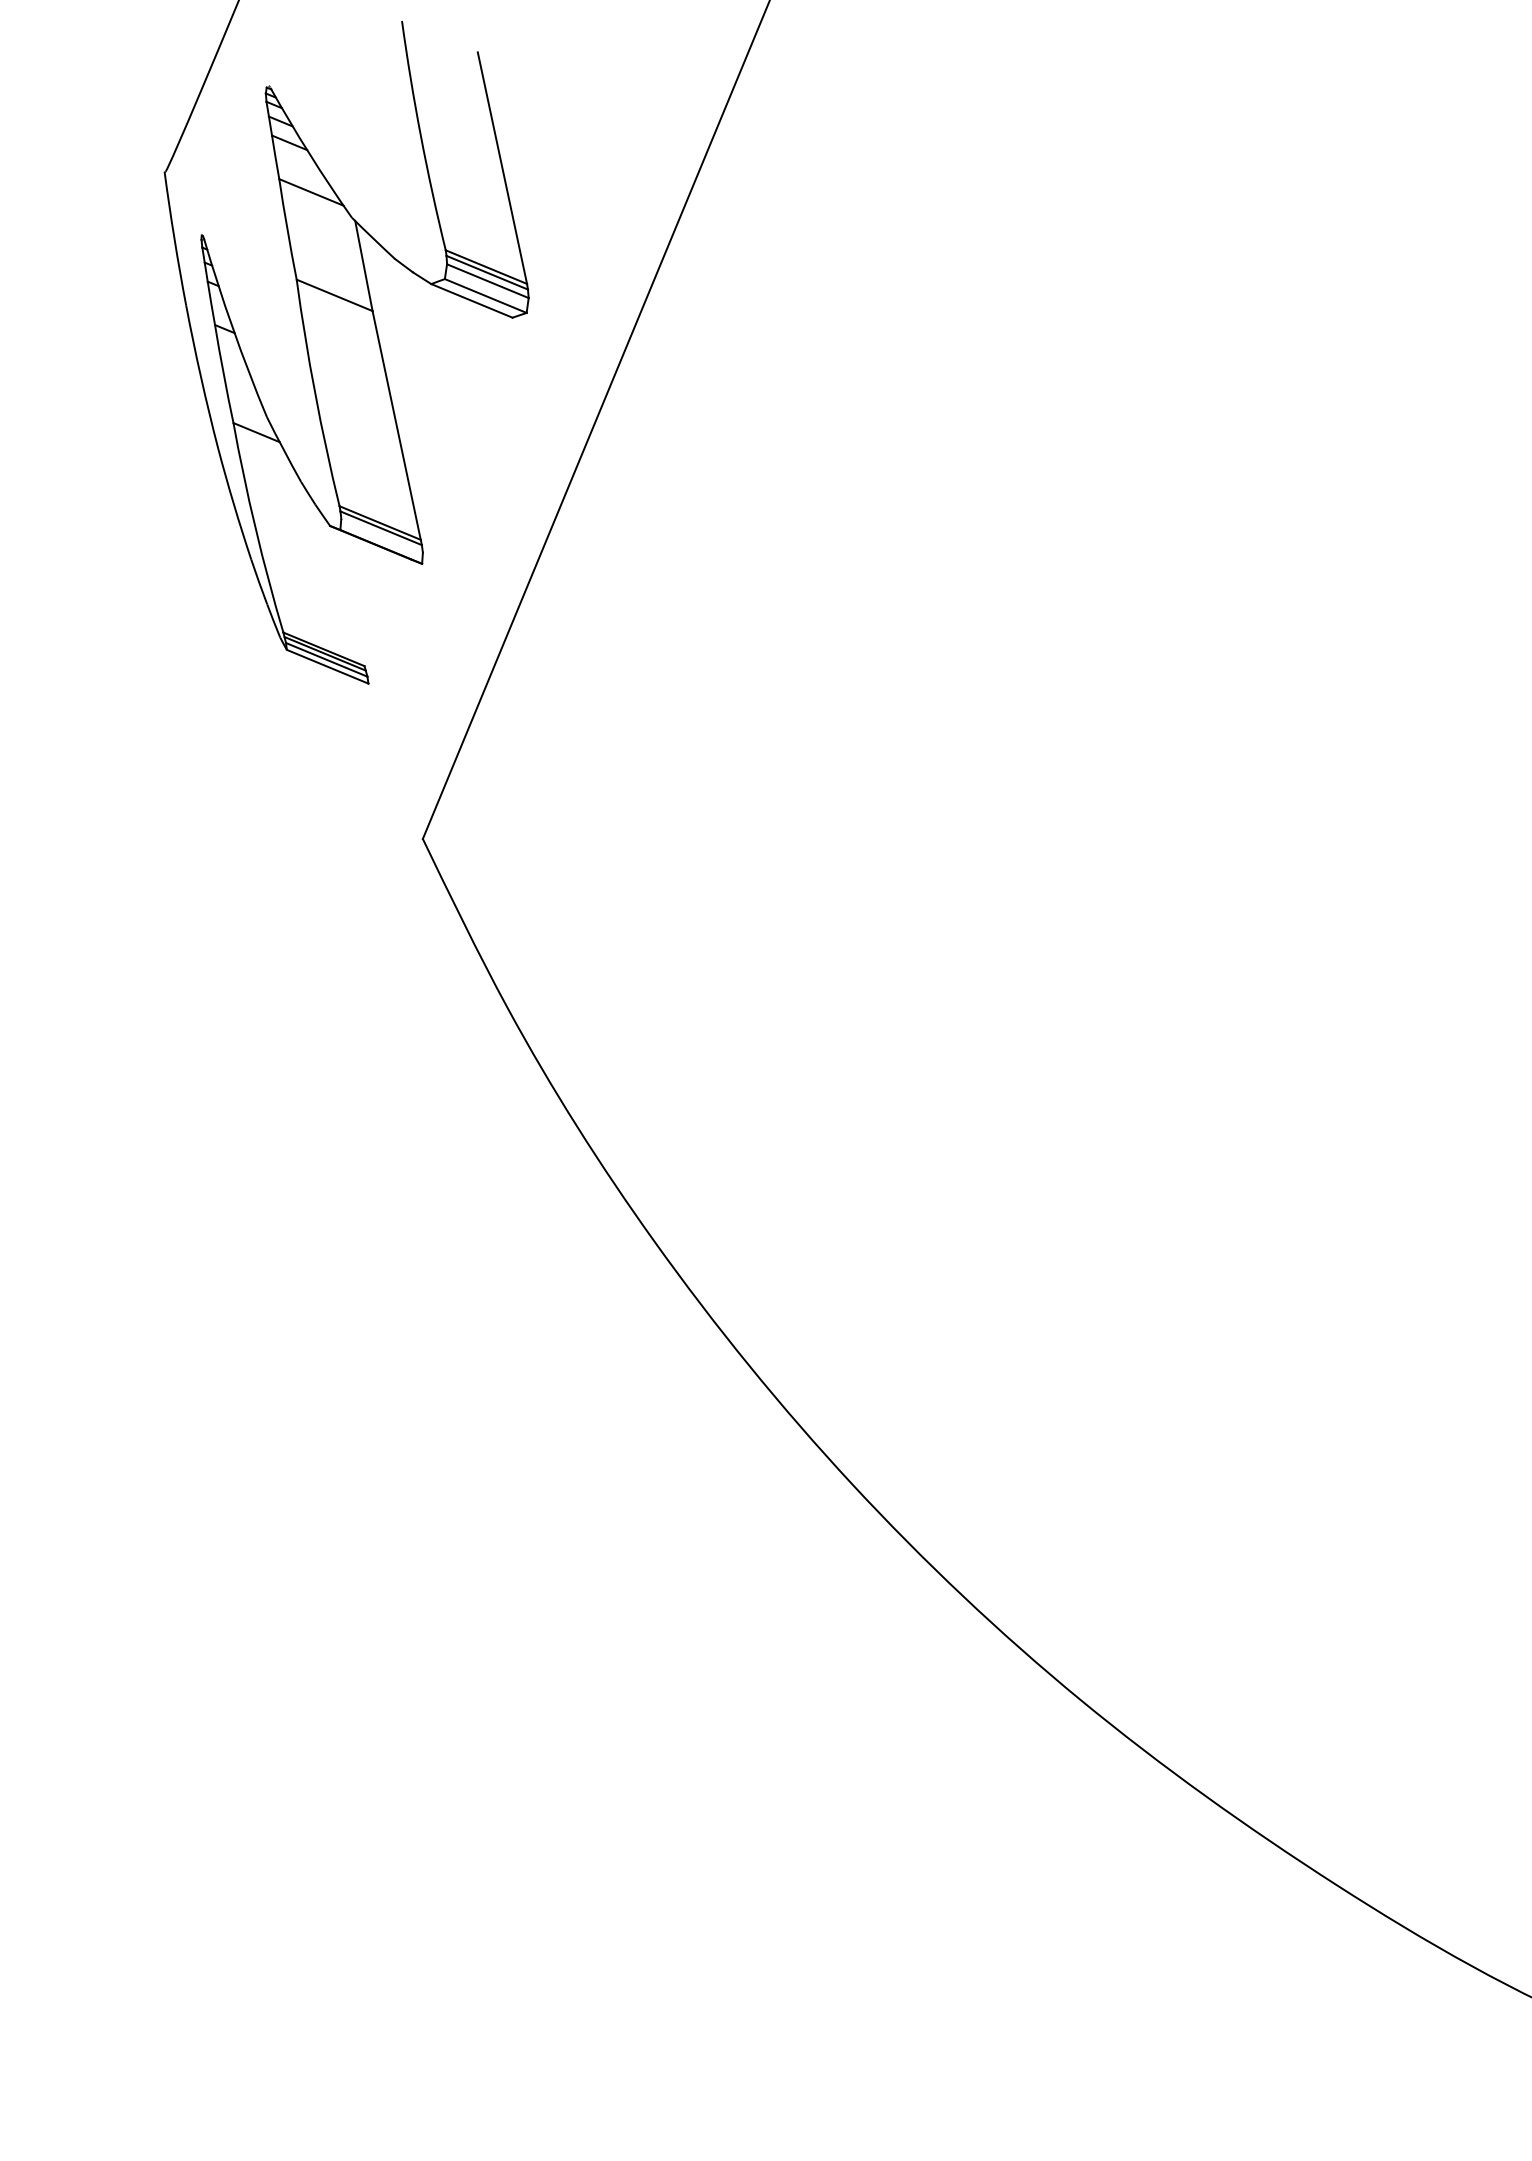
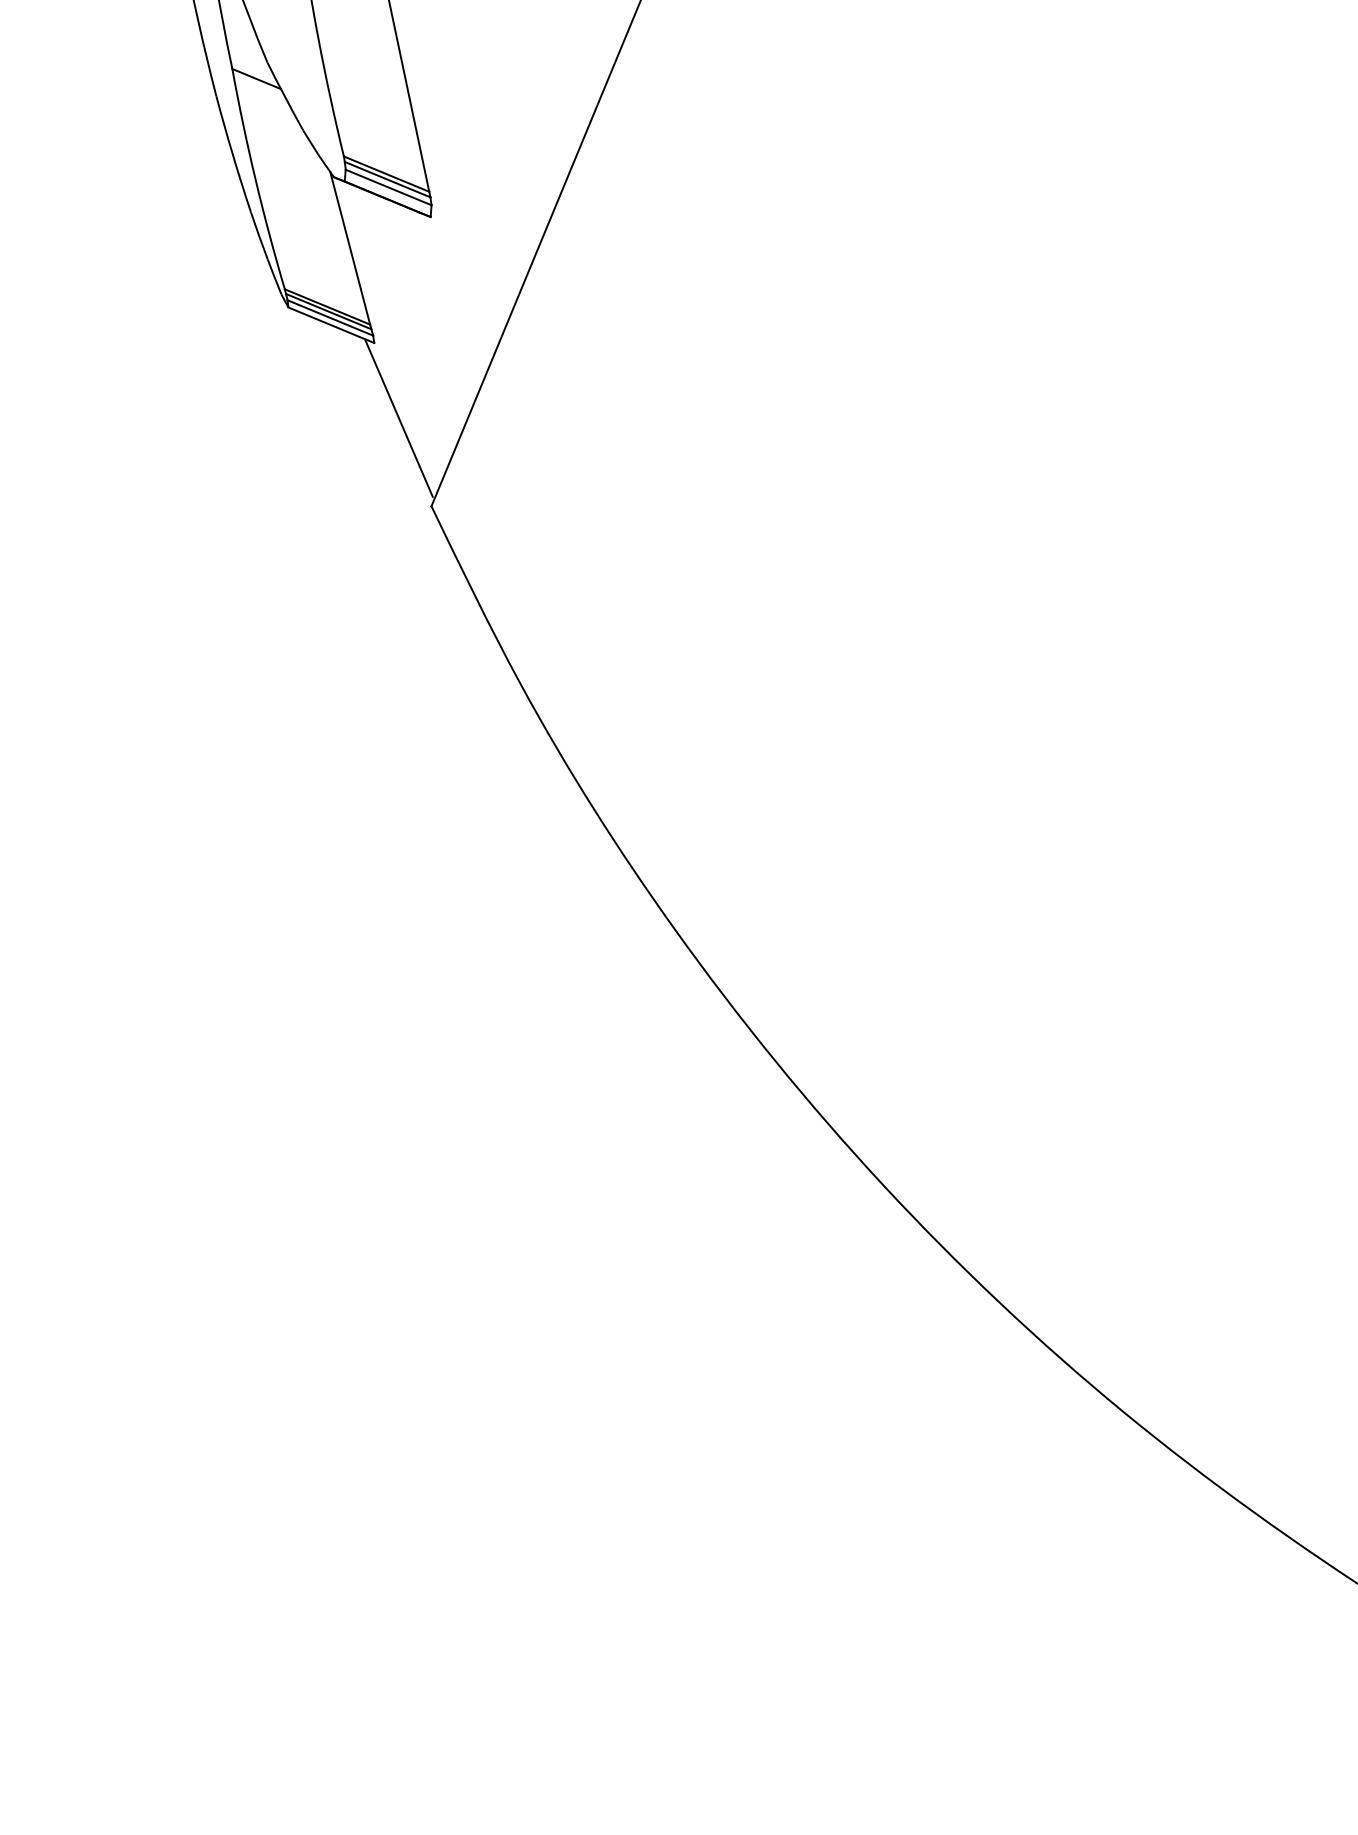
line: (381, 535) -> (387, 187), added
line: (345, 593) -> (350, 248), added
line: (391, 754) -> (398, 417), added

